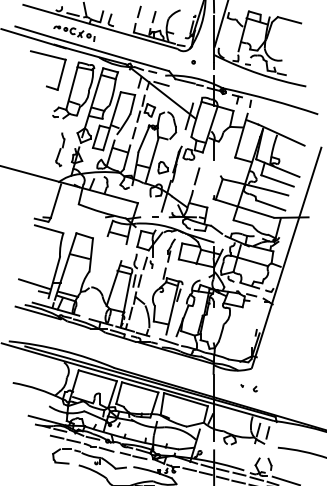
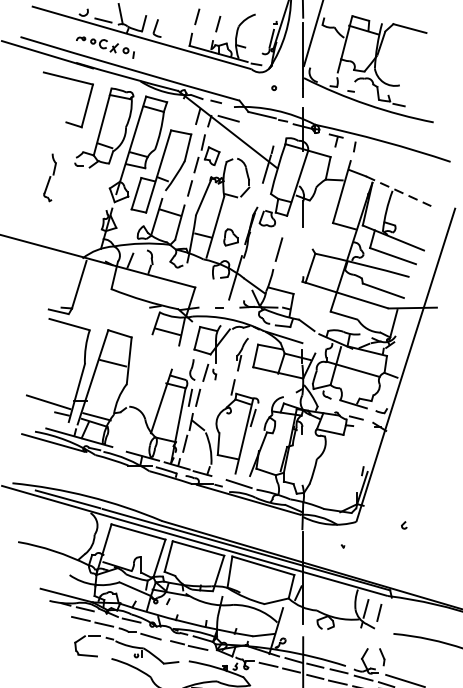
line: (282, 135) -> (400, 191), solid -> dashed
part: (60, 149) -> (50, 177), moved
part: (254, 388) -> (402, 524), moved

